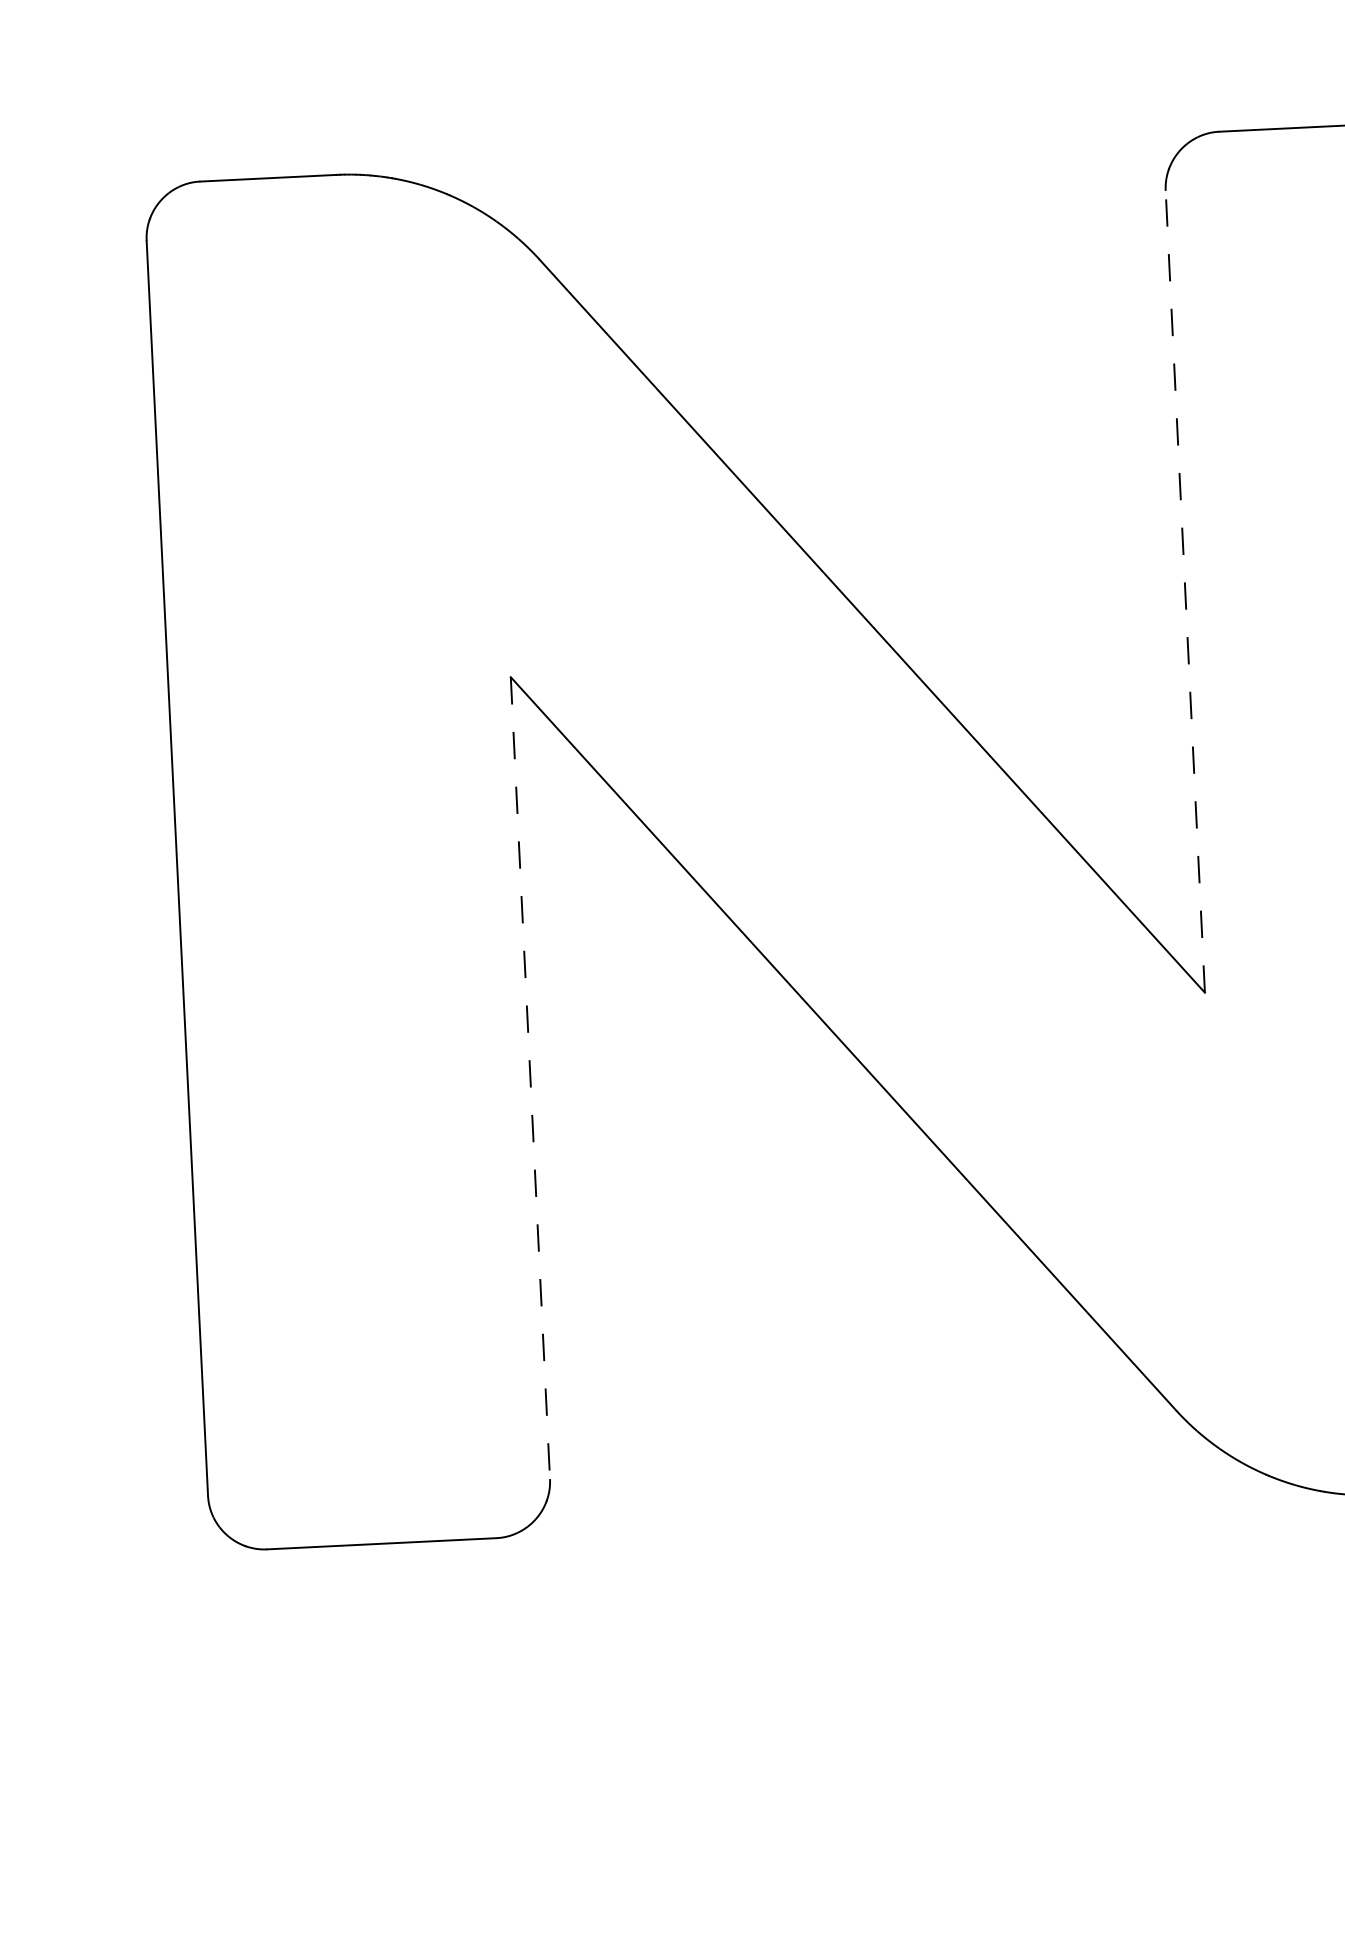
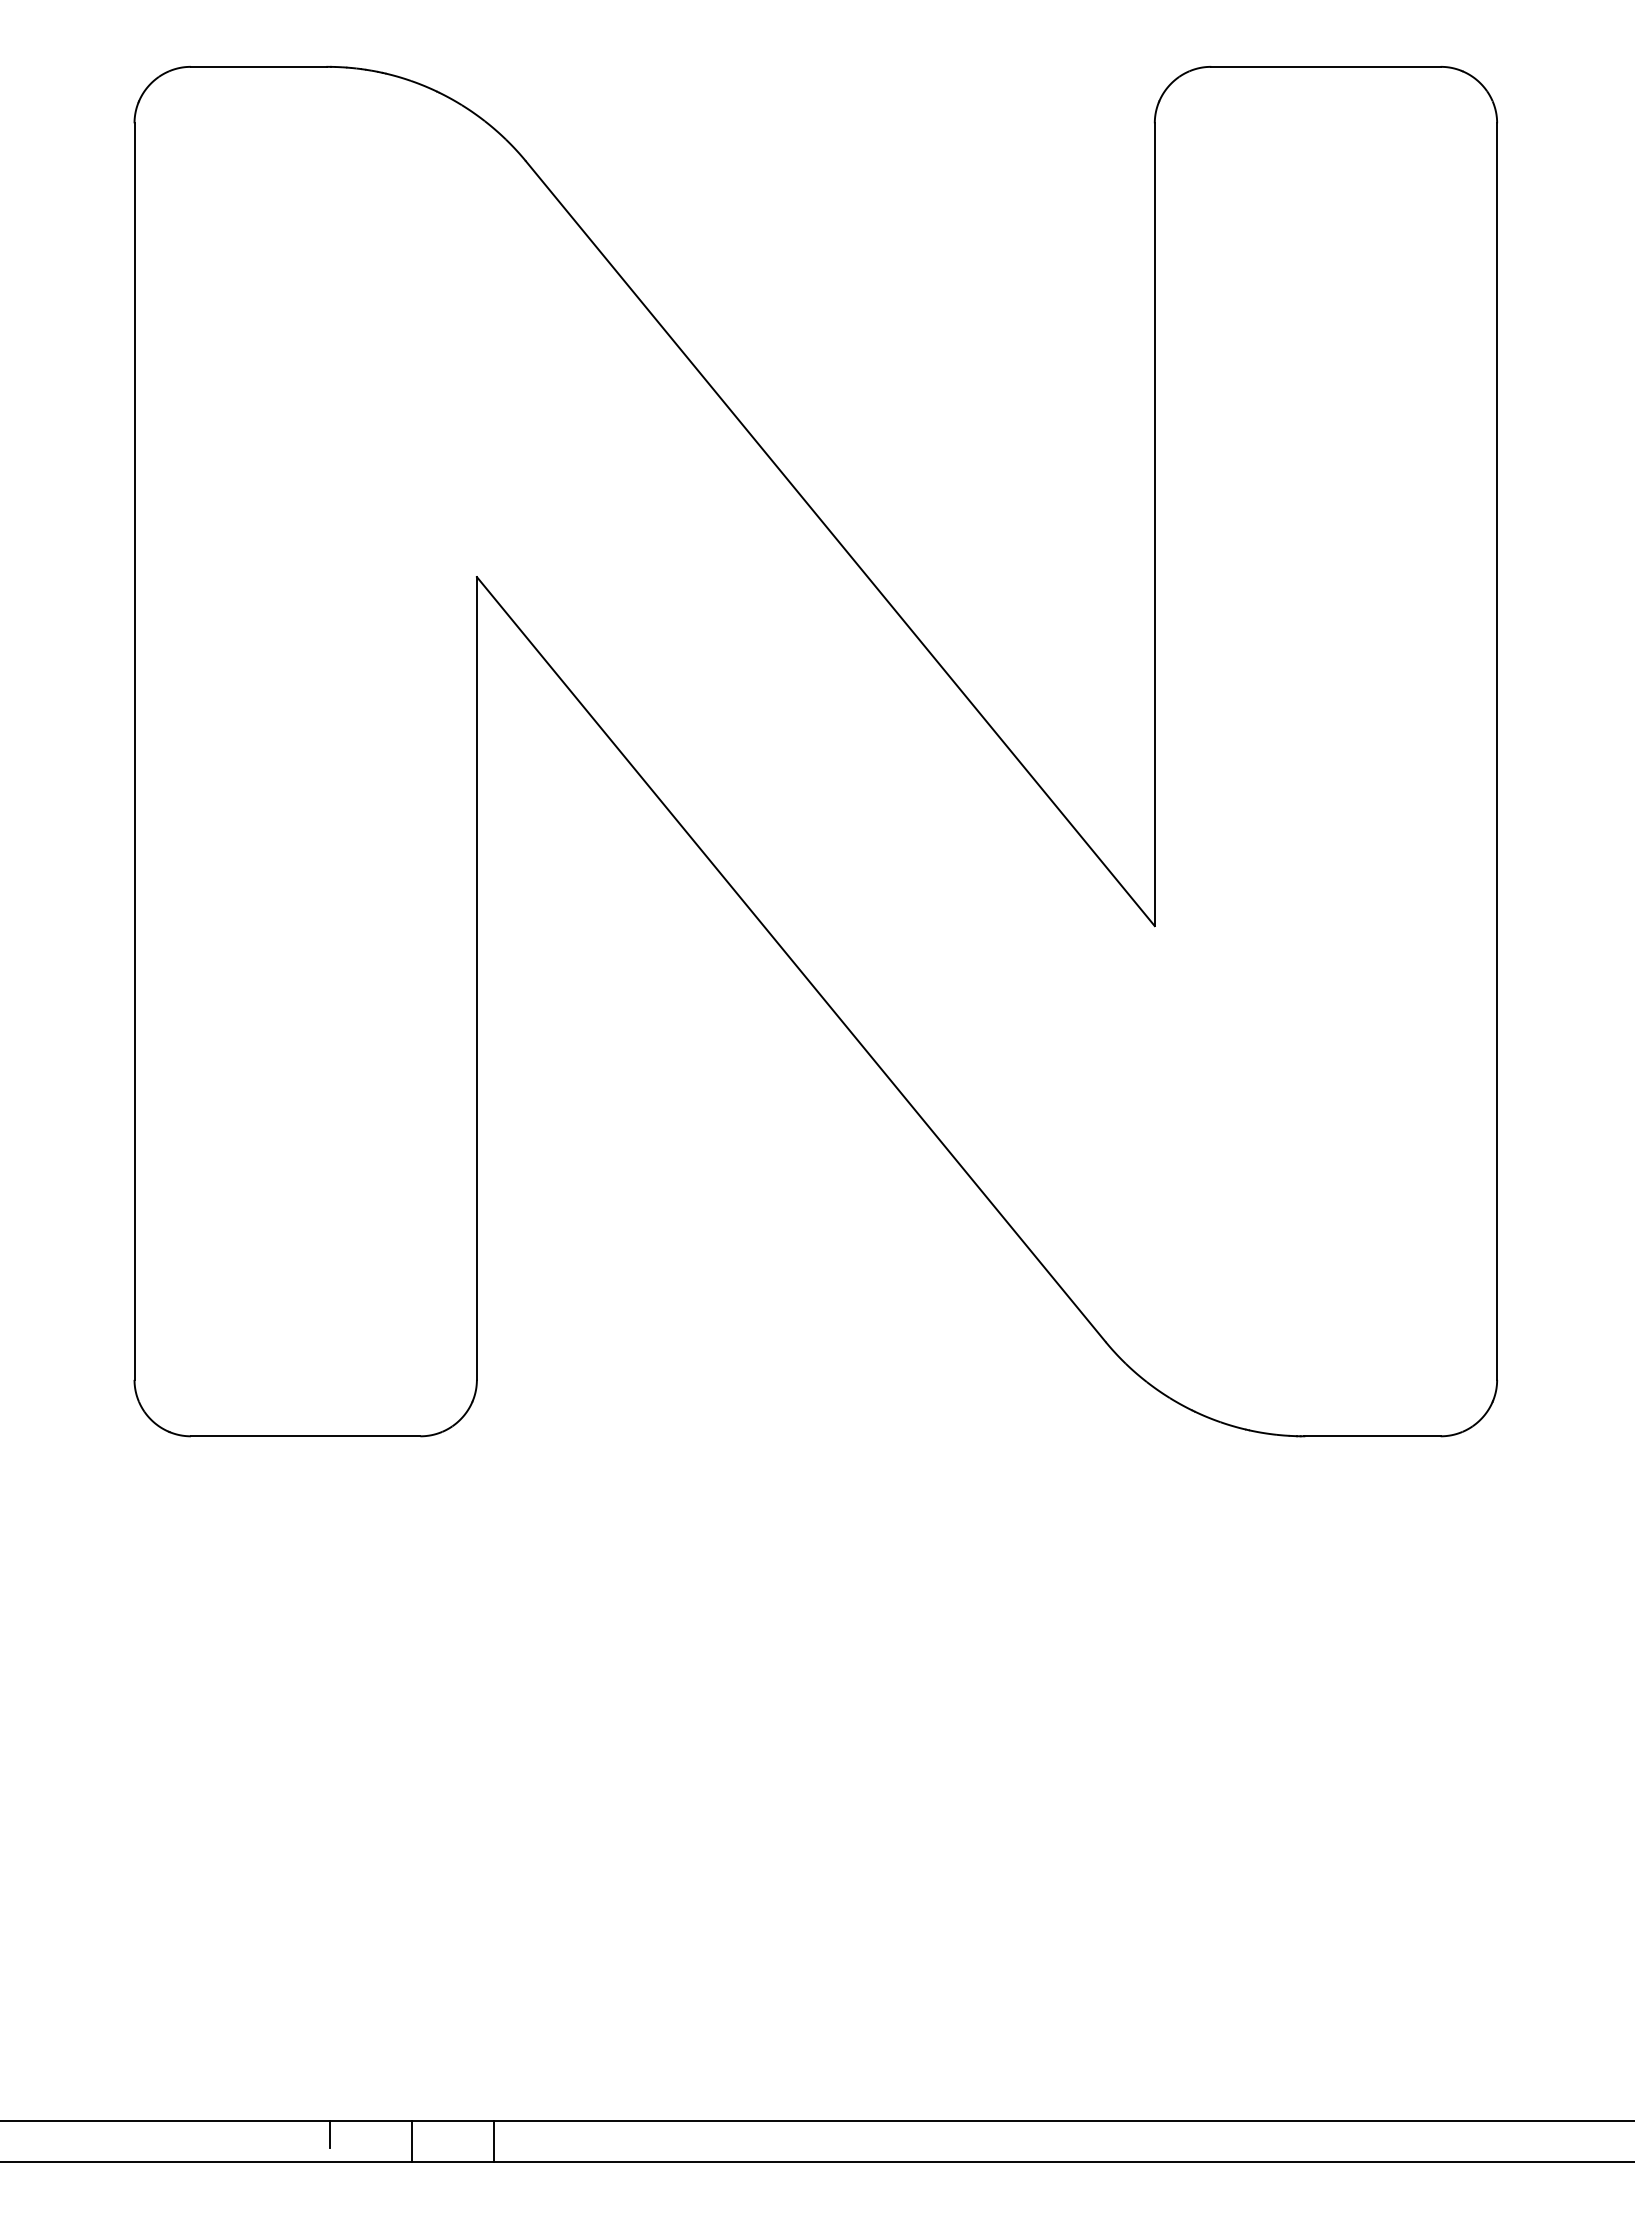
line: (1185, 591) -> (1154, 524), dashed -> solid
line: (530, 1078) -> (476, 978), dashed -> solid

